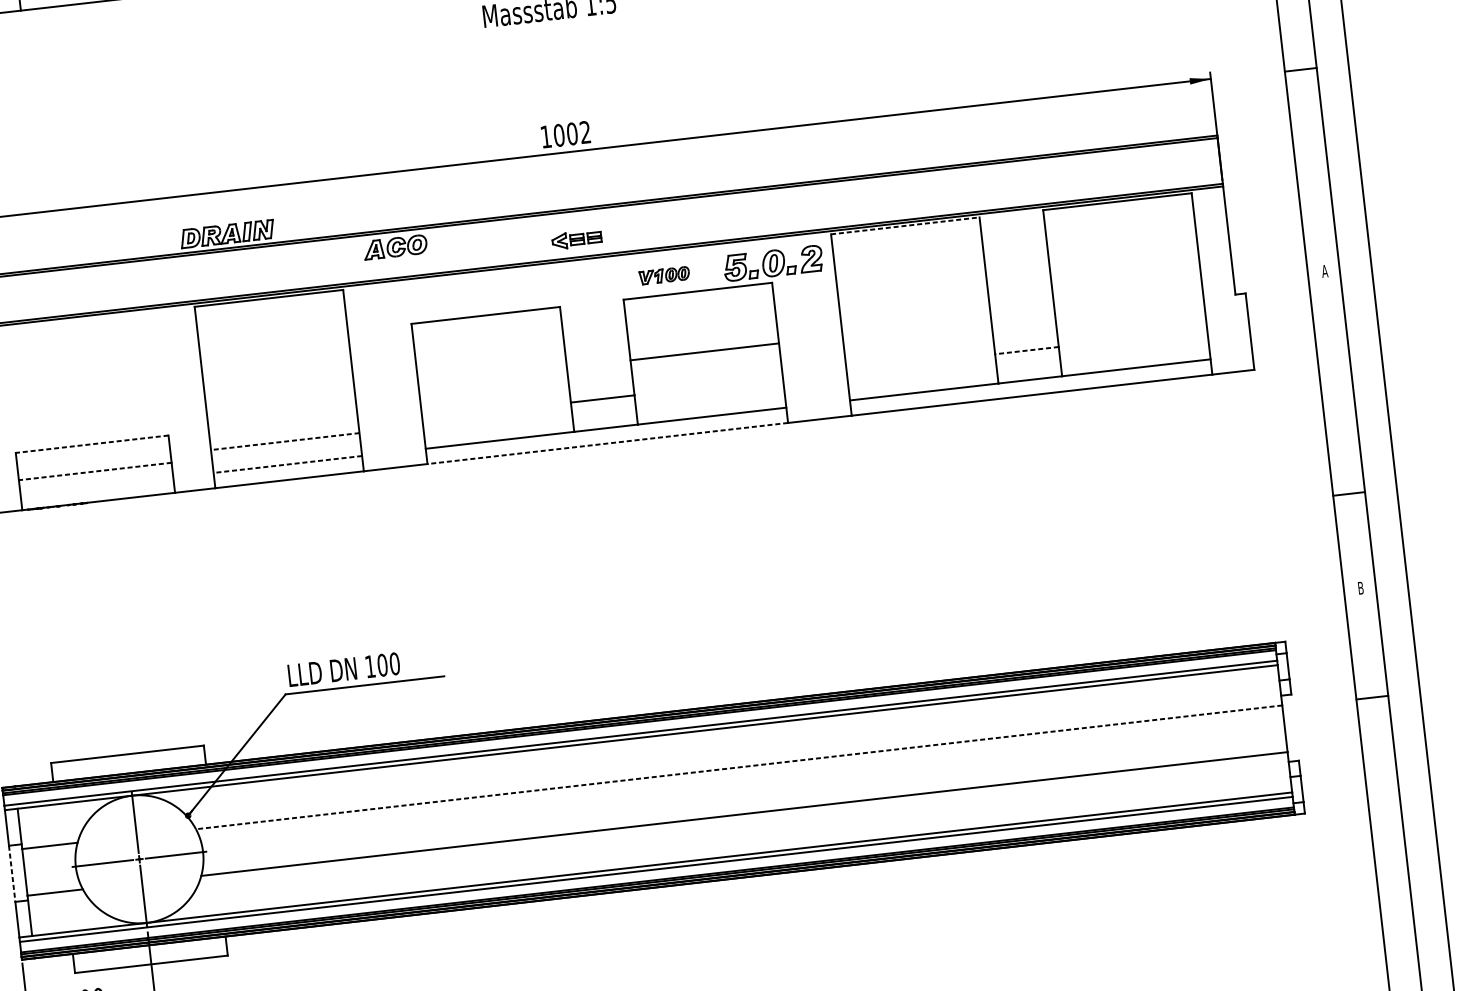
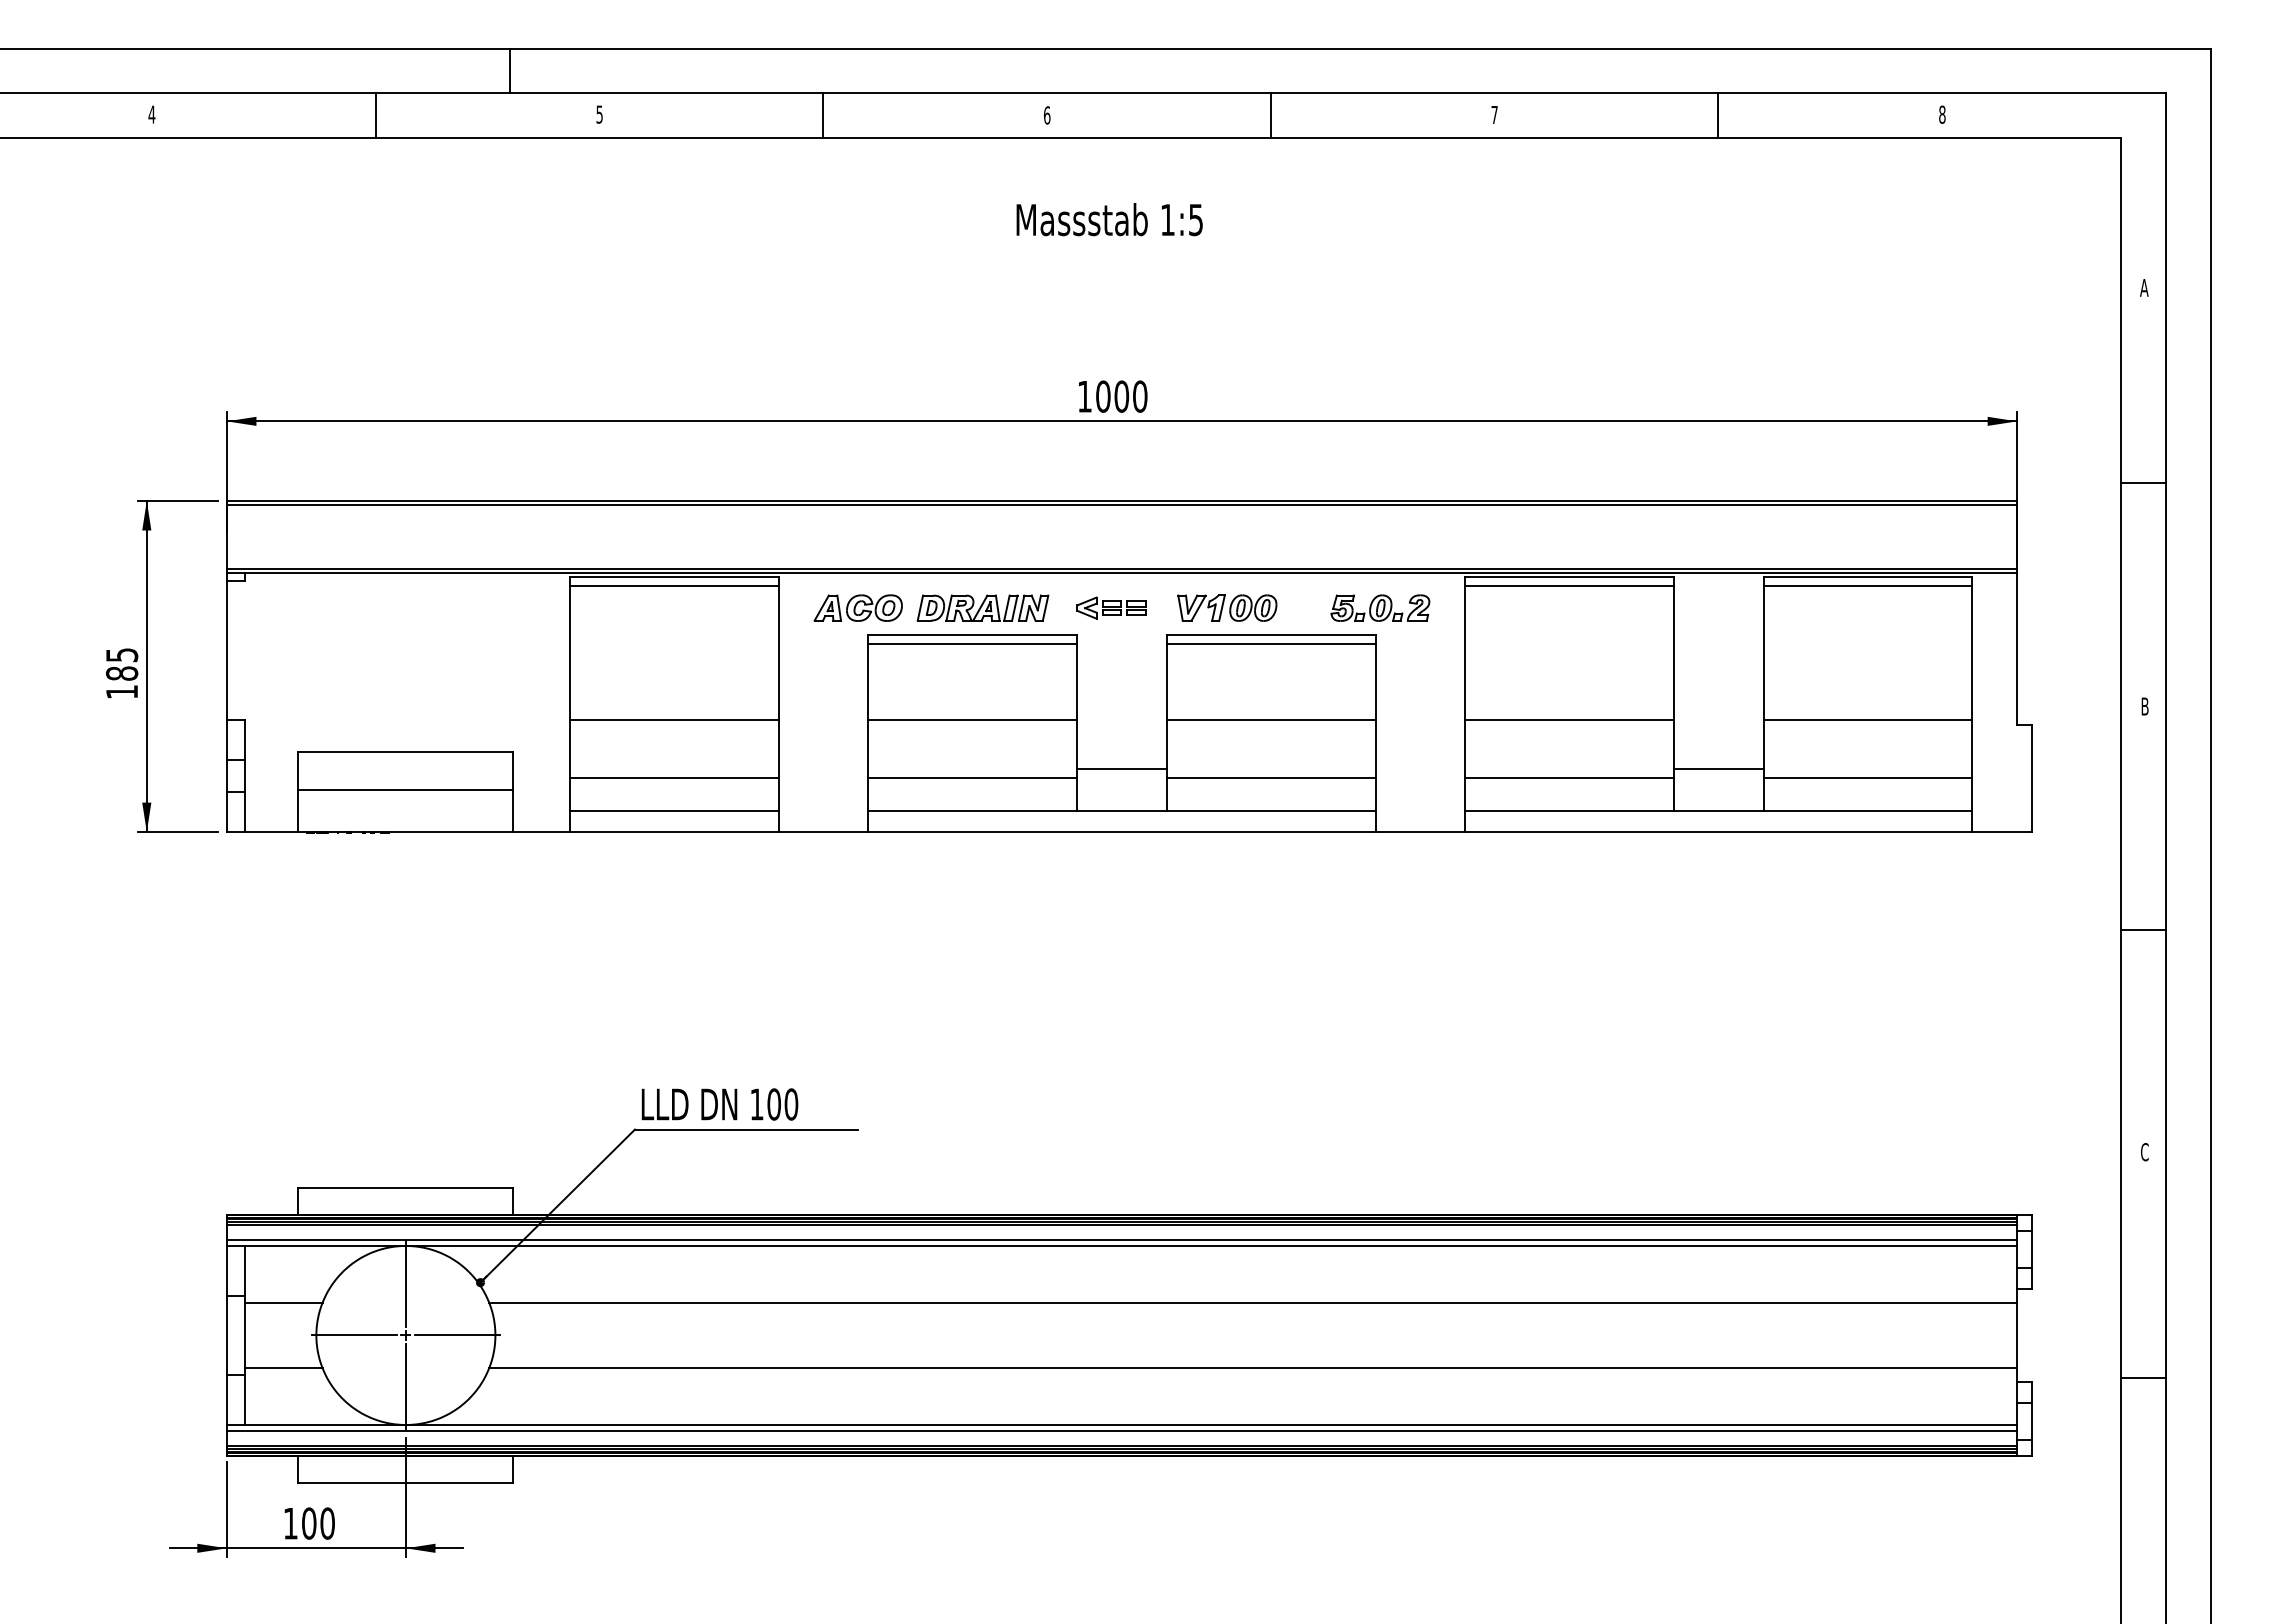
line: (1300, 69) -> (2143, 482), moved
text: (585, 132) -> (1140, 396), 1002 -> 1000
line: (1117, 207) -> (1867, 585), added
line: (905, 226) -> (1570, 577), dashed -> solid
line: (905, 231) -> (1569, 585), added
part: (227, 233) -> (982, 607), moved
part: (576, 239) -> (1111, 607), moved
part: (394, 246) -> (857, 607), moved
part: (773, 262) -> (1380, 607), size x0.71
text: (1324, 271) -> (2144, 706), A -> B
part: (664, 275) -> (1227, 607), size x1.43
line: (698, 297) -> (1270, 643), added
line: (1128, 303) -> (1867, 720), added
line: (269, 304) -> (674, 585), added
line: (486, 321) -> (972, 643), added
line: (916, 327) -> (1569, 720), added
line: (1133, 344) -> (1867, 778), added
line: (1026, 350) -> (1718, 769), dashed -> solid
line: (921, 369) -> (1569, 778), added
line: (492, 376) -> (972, 720), added
line: (708, 393) -> (1270, 778), added
line: (280, 400) -> (674, 720), added
line: (497, 417) -> (972, 778), added
line: (284, 441) -> (673, 778), dashed -> solid
line: (608, 443) -> (1122, 832), dashed -> solid
line: (91, 444) -> (405, 751), dashed -> solid
line: (287, 464) -> (673, 810), dashed -> solid
line: (94, 471) -> (405, 789), dashed -> solid
line: (1349, 493) -> (2143, 930), moved
text: (1360, 588) -> (2144, 1152), B -> C
line: (1372, 697) -> (2143, 1378), moved
line: (738, 767) -> (1252, 1302), dashed -> solid
line: (11, 873) -> (226, 1335), dashed -> solid

